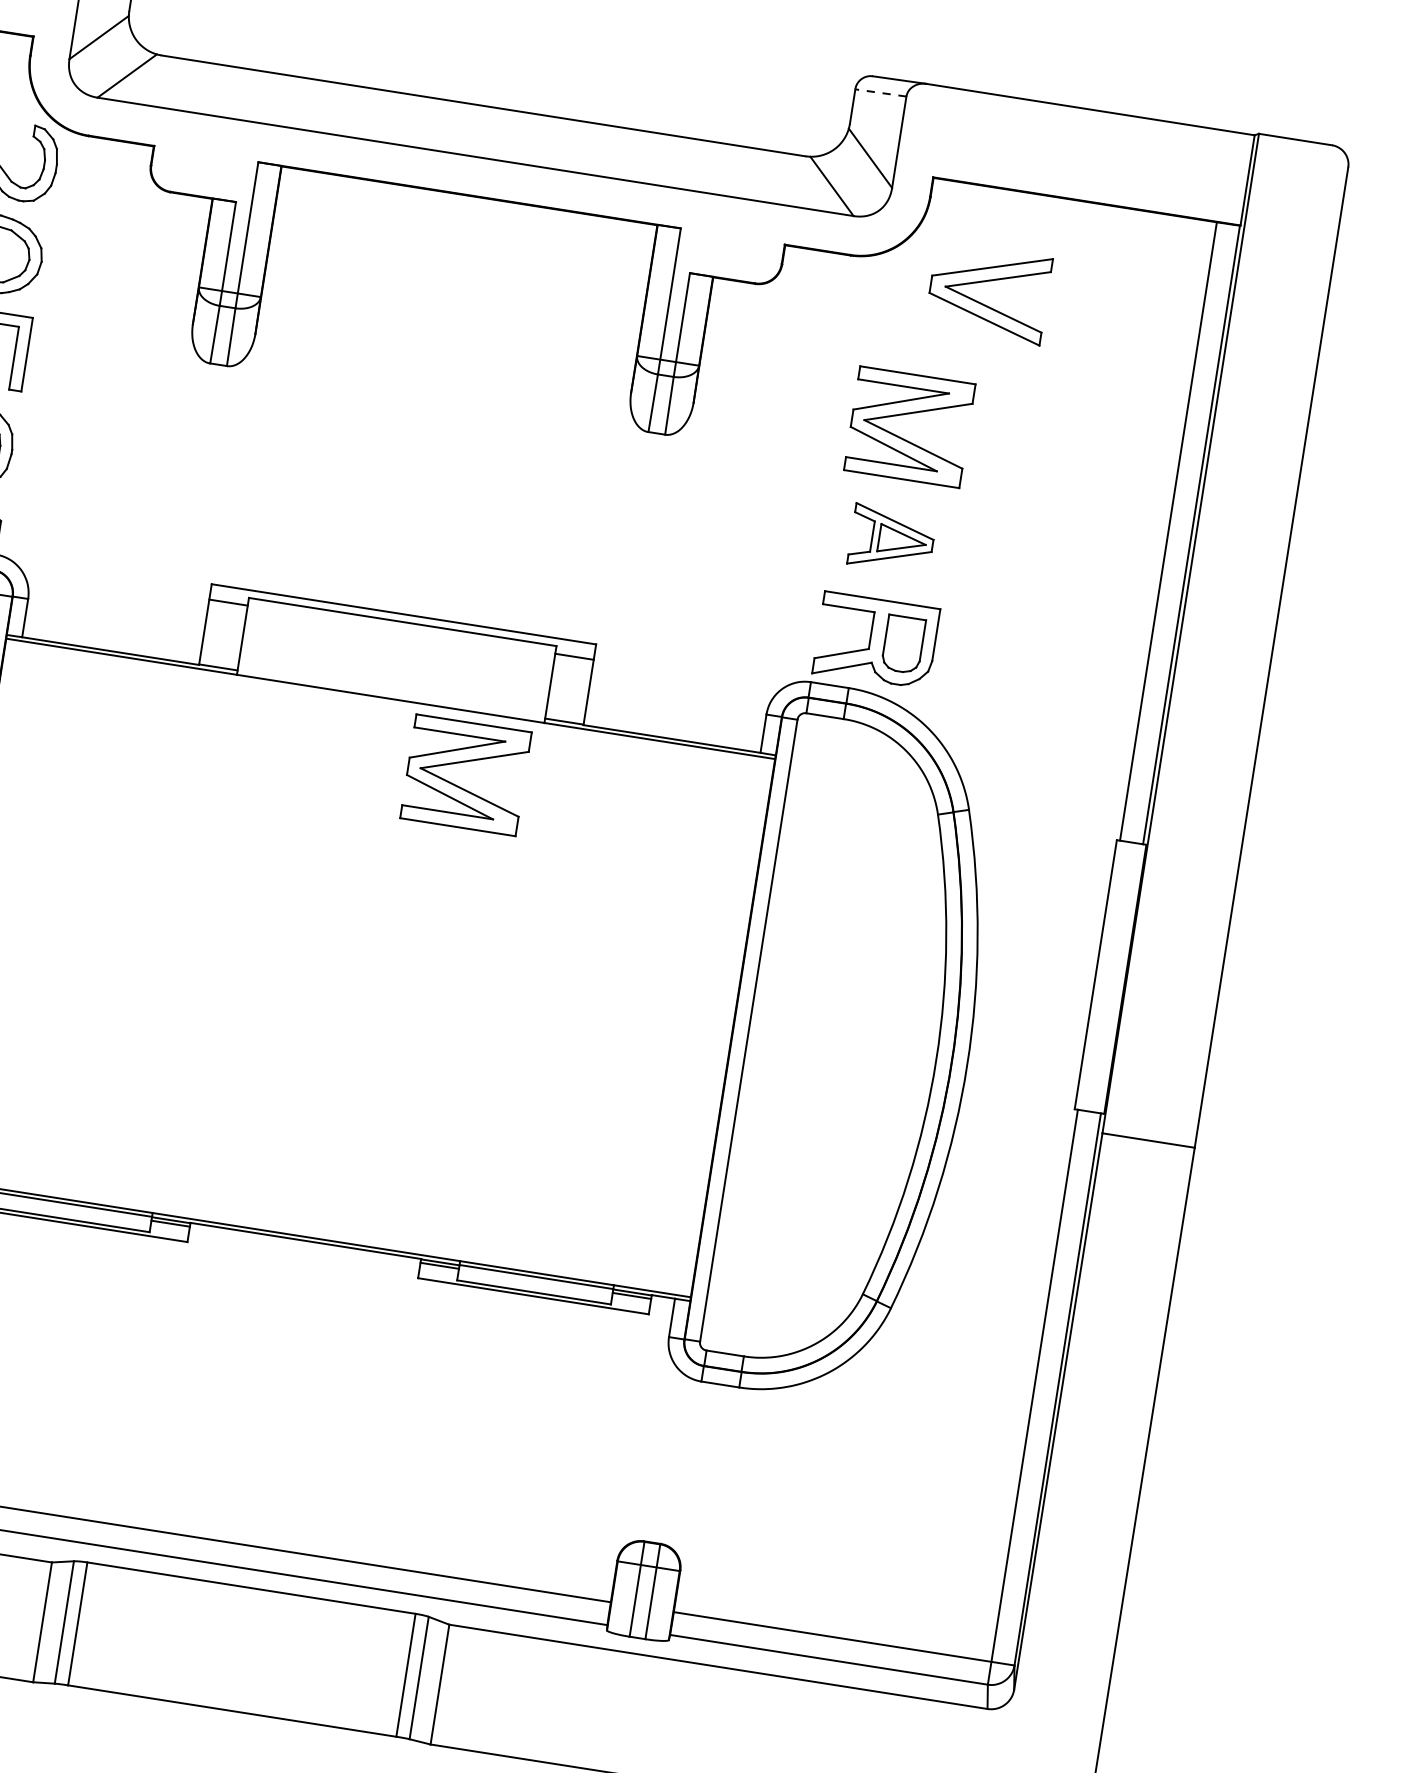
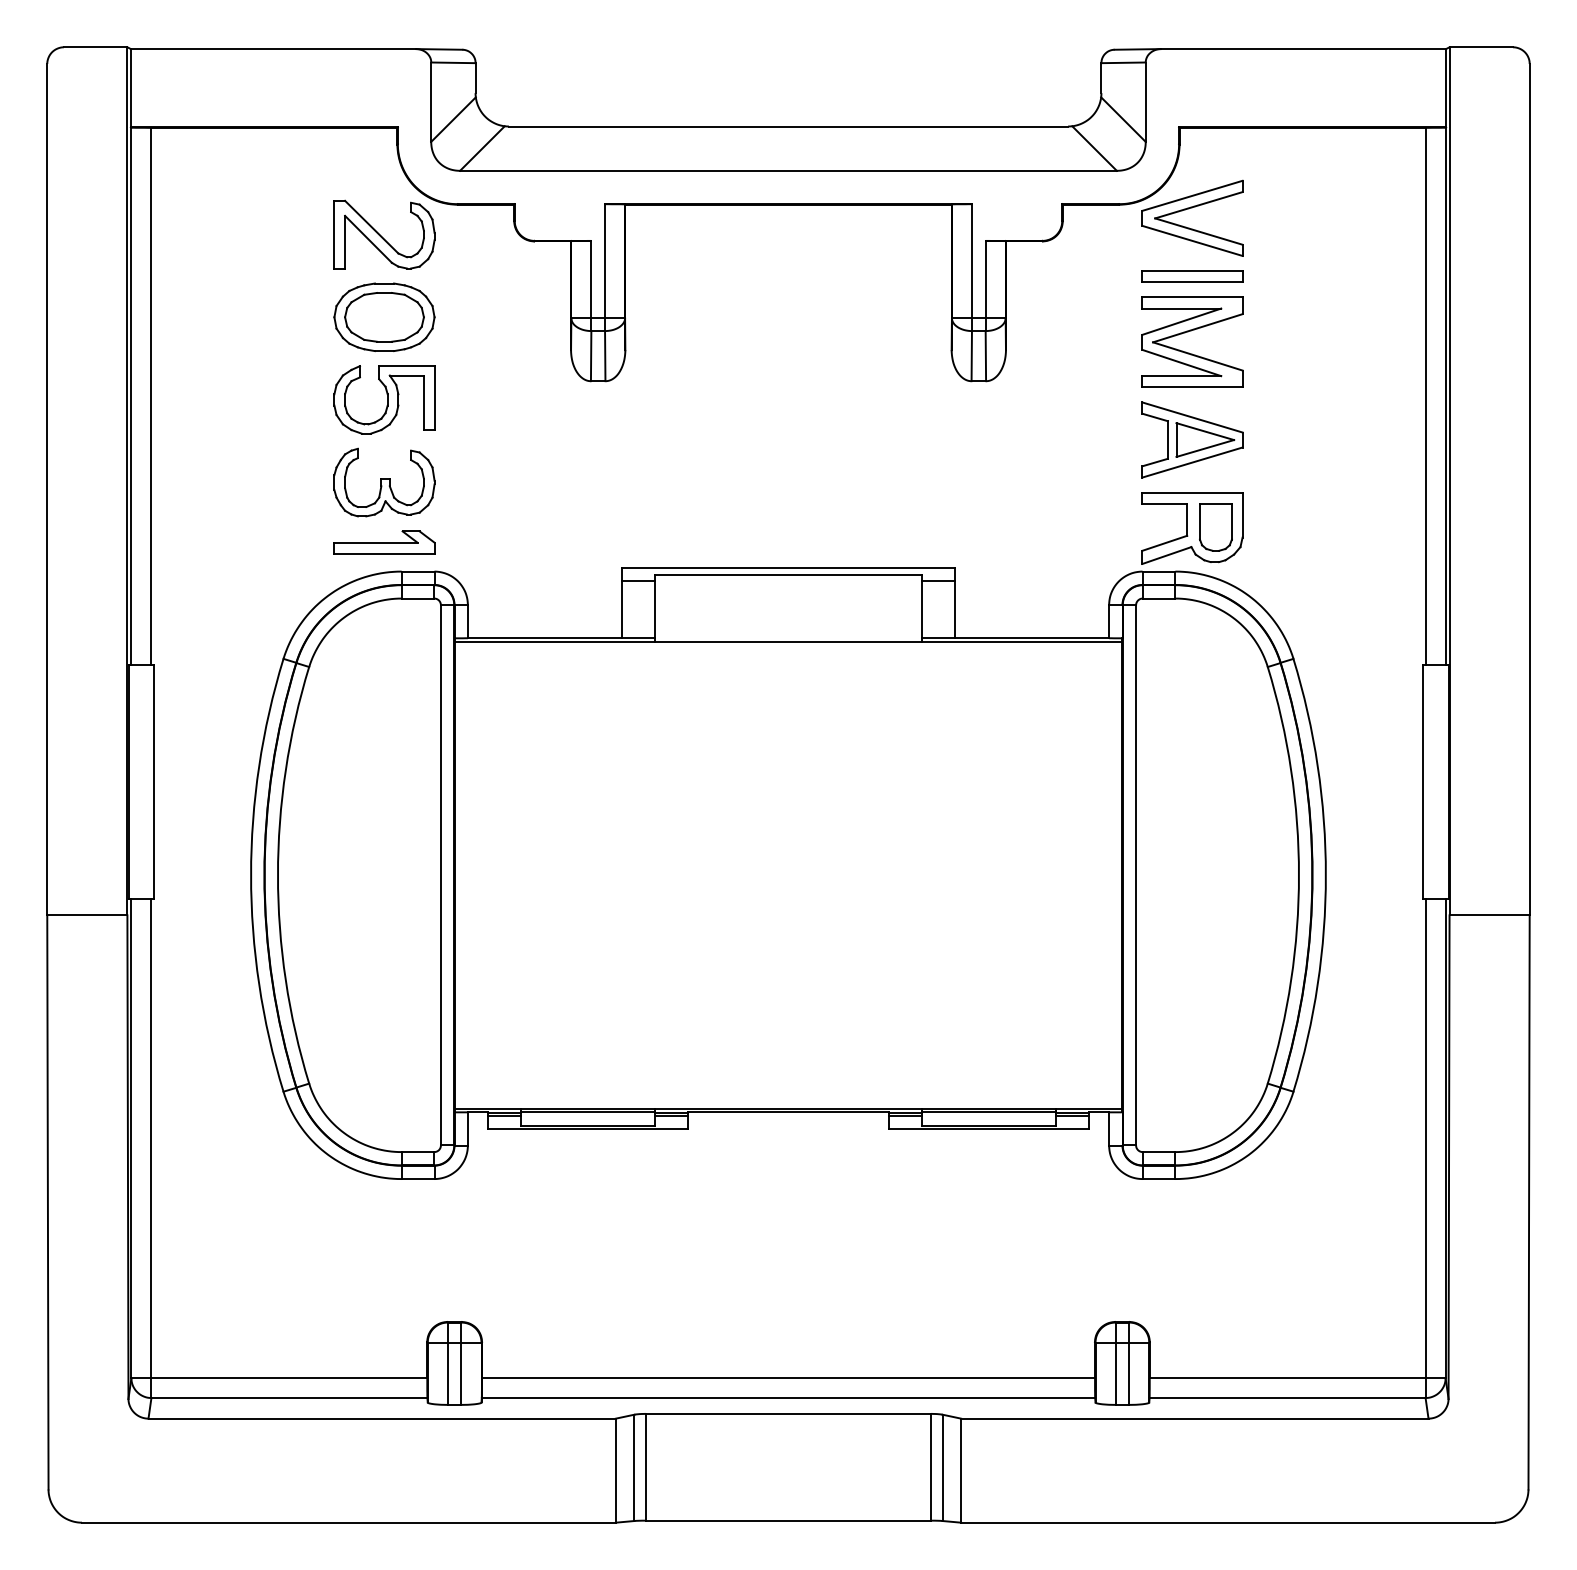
line: (880, 92) -> (1123, 62), dashed -> solid
part: (985, 282) -> (1188, 209), moved
part: (921, 351) -> (1192, 276), added
part: (892, 539) -> (1192, 439), size x1.43
part: (463, 763) -> (858, 686), removed

